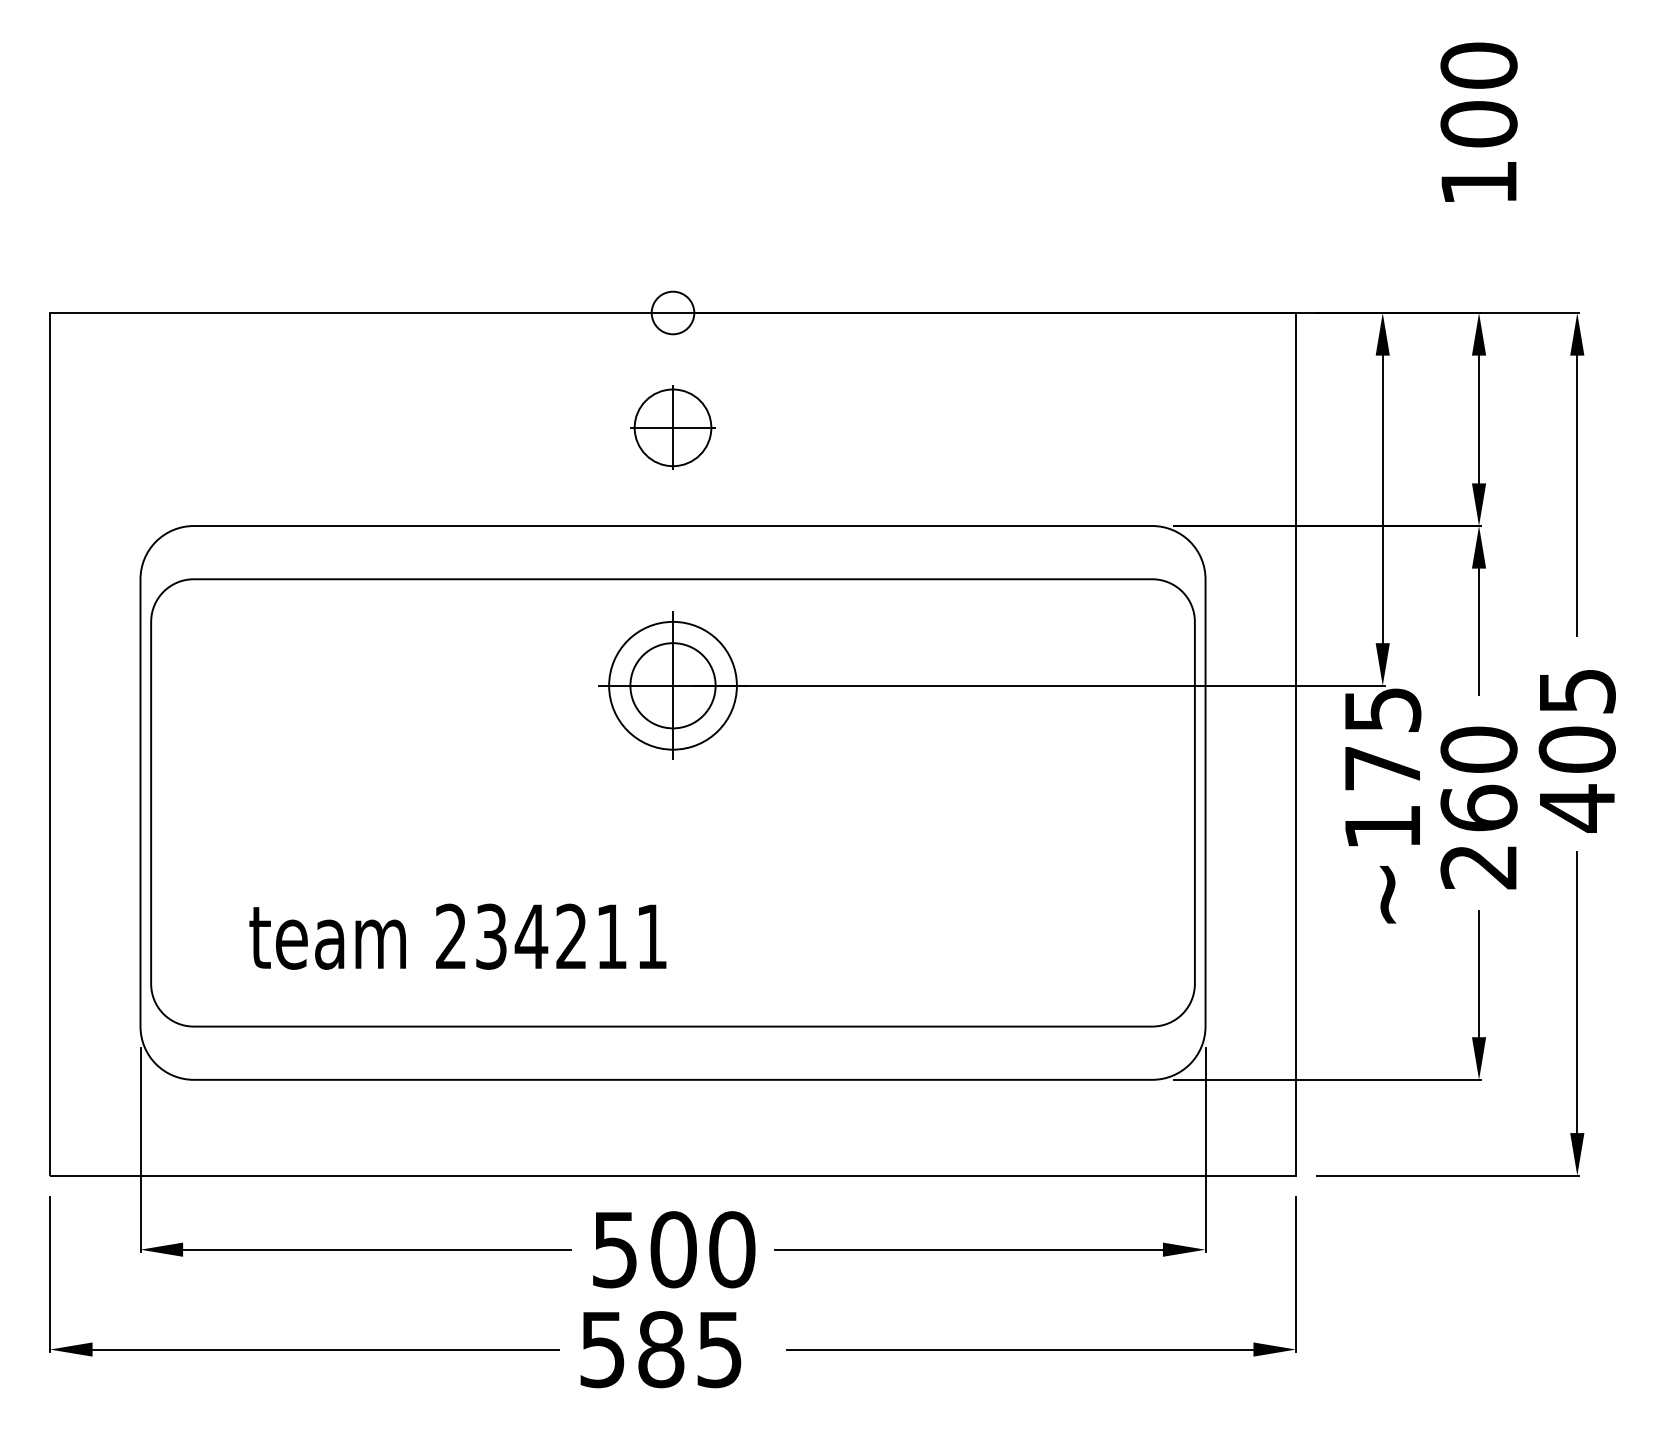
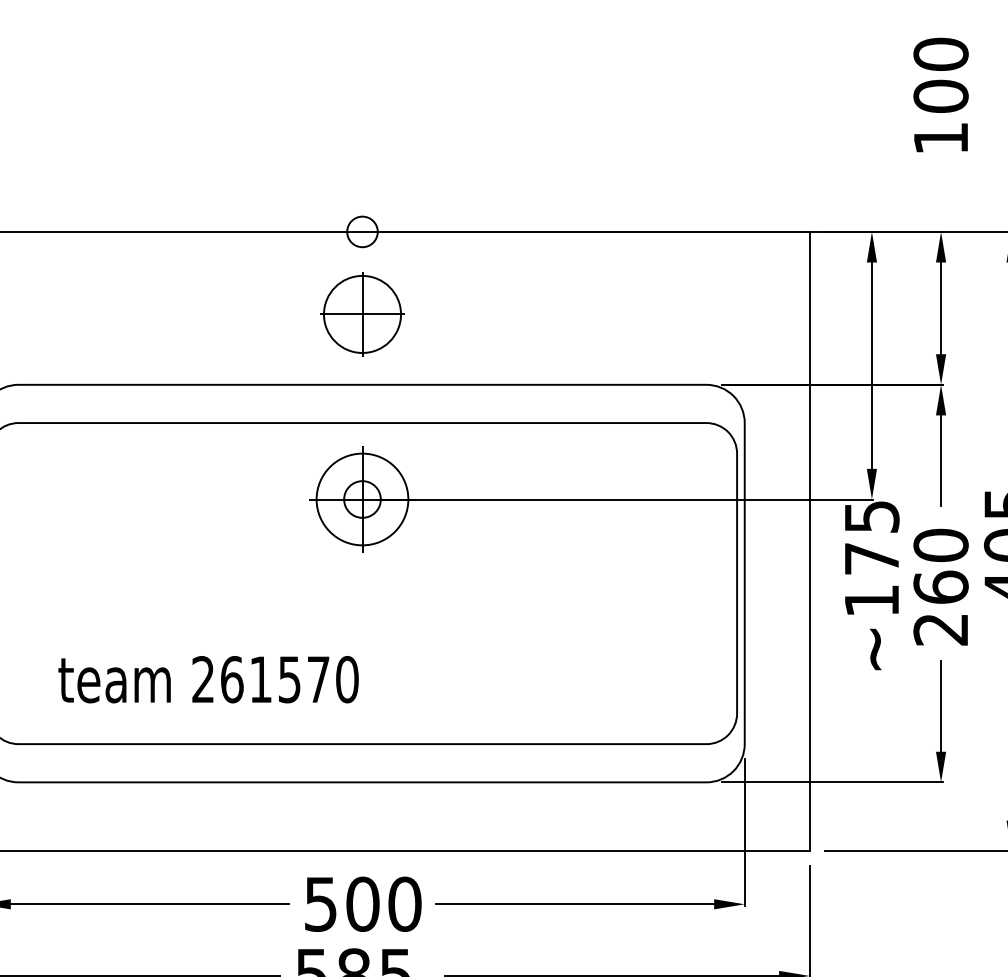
part: (672, 427) -> (362, 314), size x1.4
circle: (672, 685) -> (362, 499), size x0.6
text: (571, 936) -> (289, 679), 234211 -> 261570

